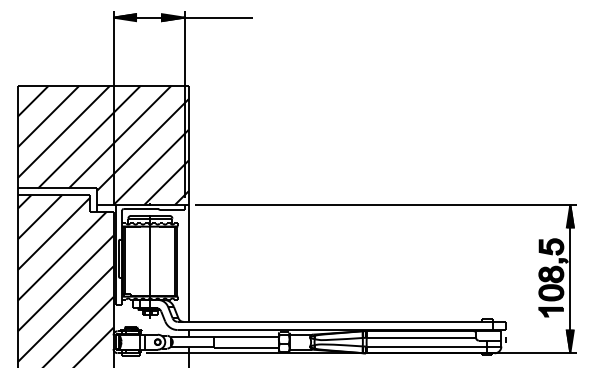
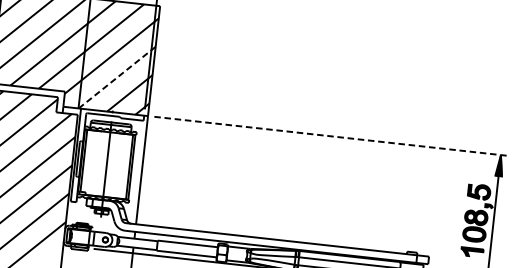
line: (151, 167) -> (117, 77), solid -> dashed
line: (386, 204) -> (331, 135), solid -> dashed

